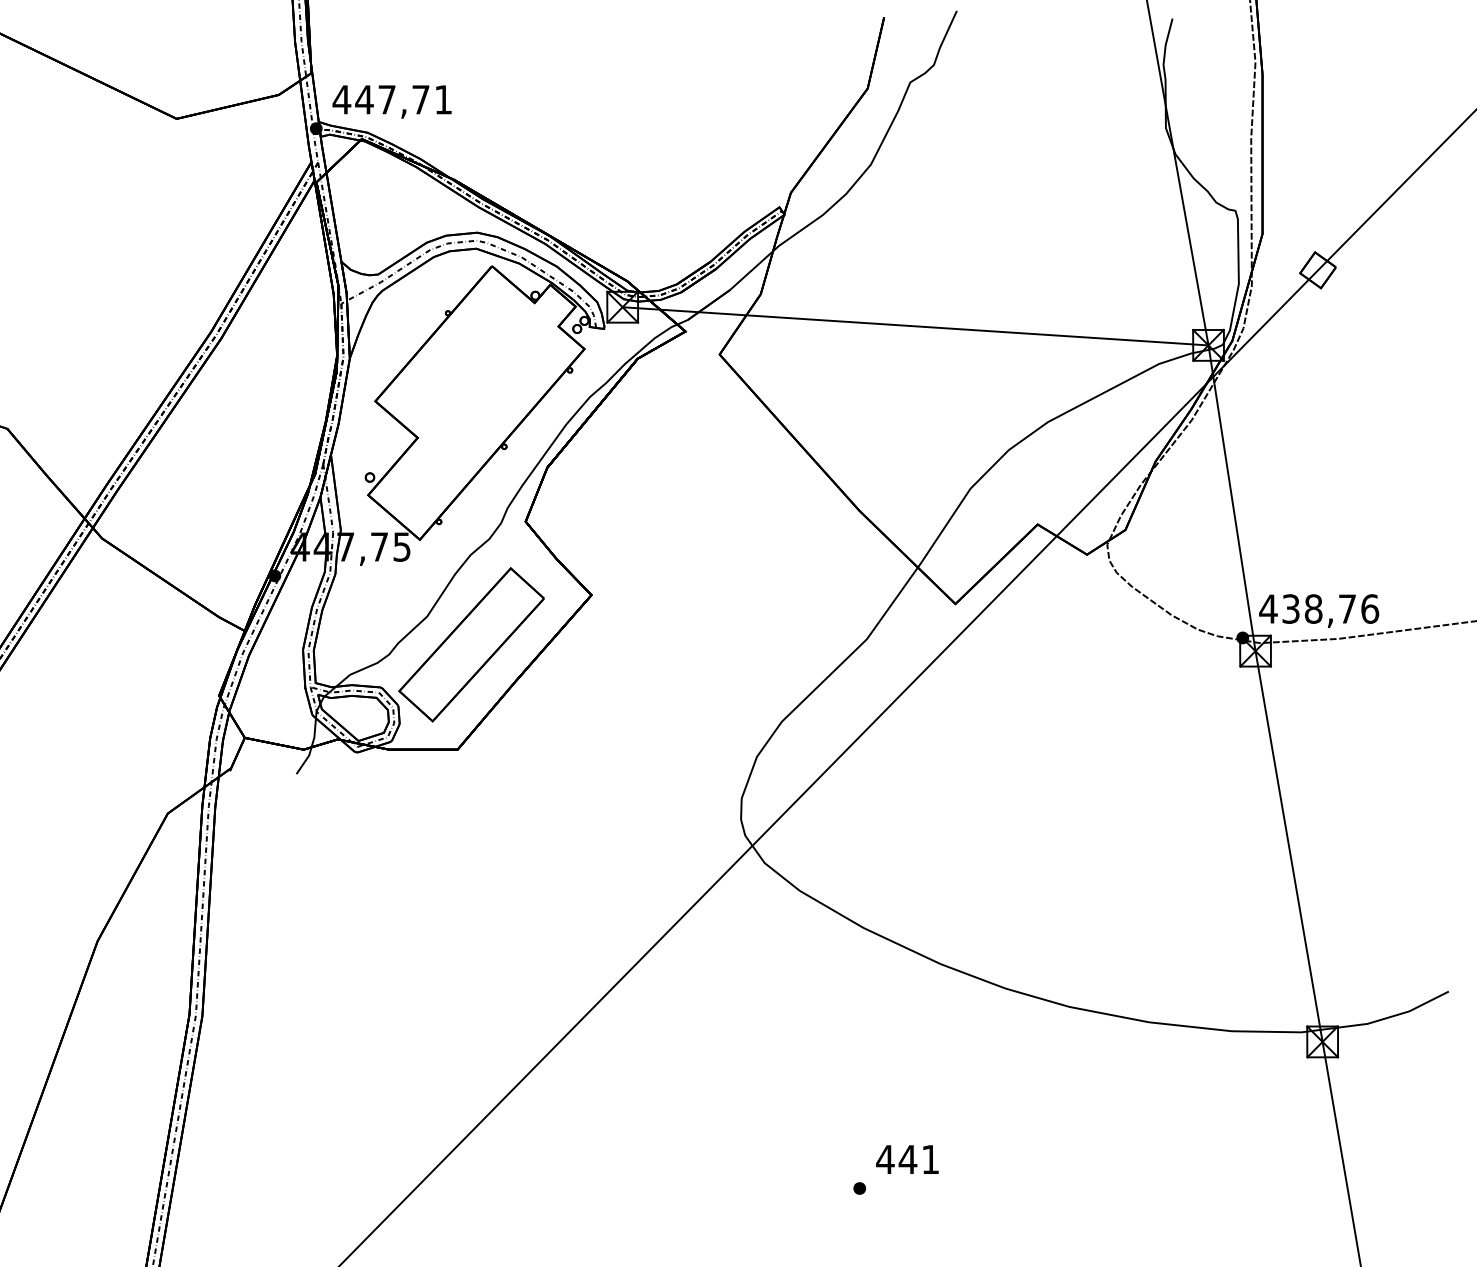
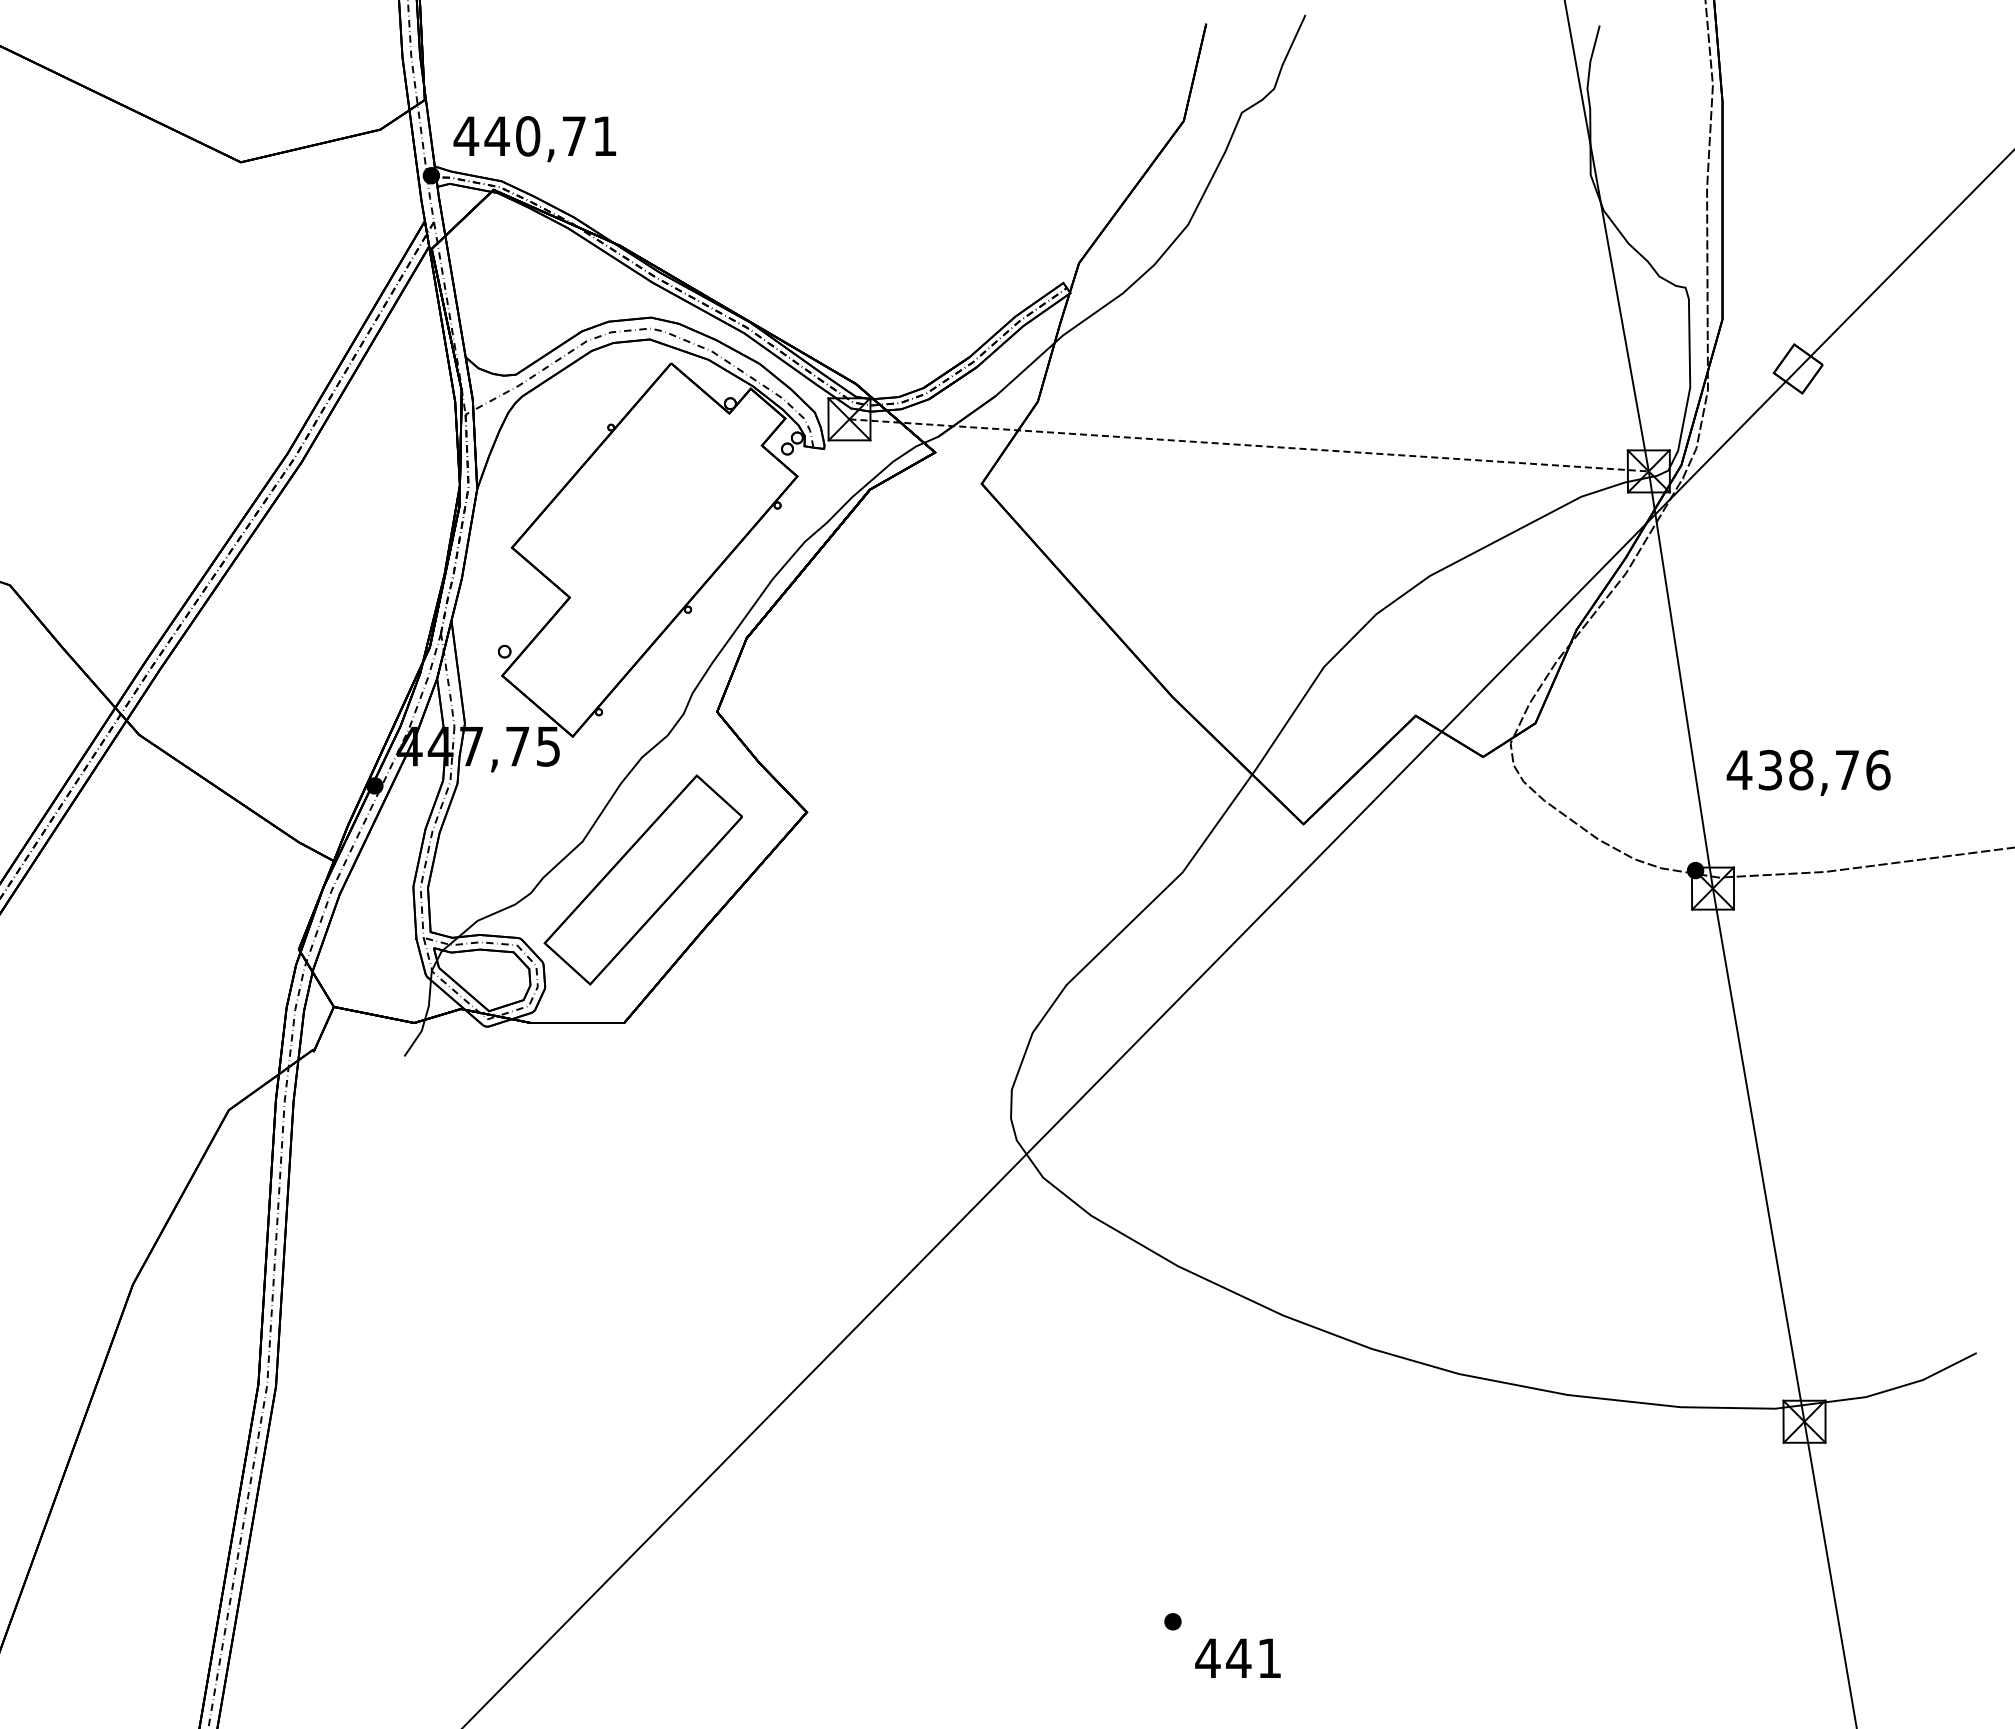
text: (387, 99) -> (528, 136), 447,71 -> 440,71
line: (915, 326) -> (1249, 445), solid -> dashed
text: (1318, 610) -> (1808, 772), moved
text: (907, 1158) -> (1237, 1657), moved

